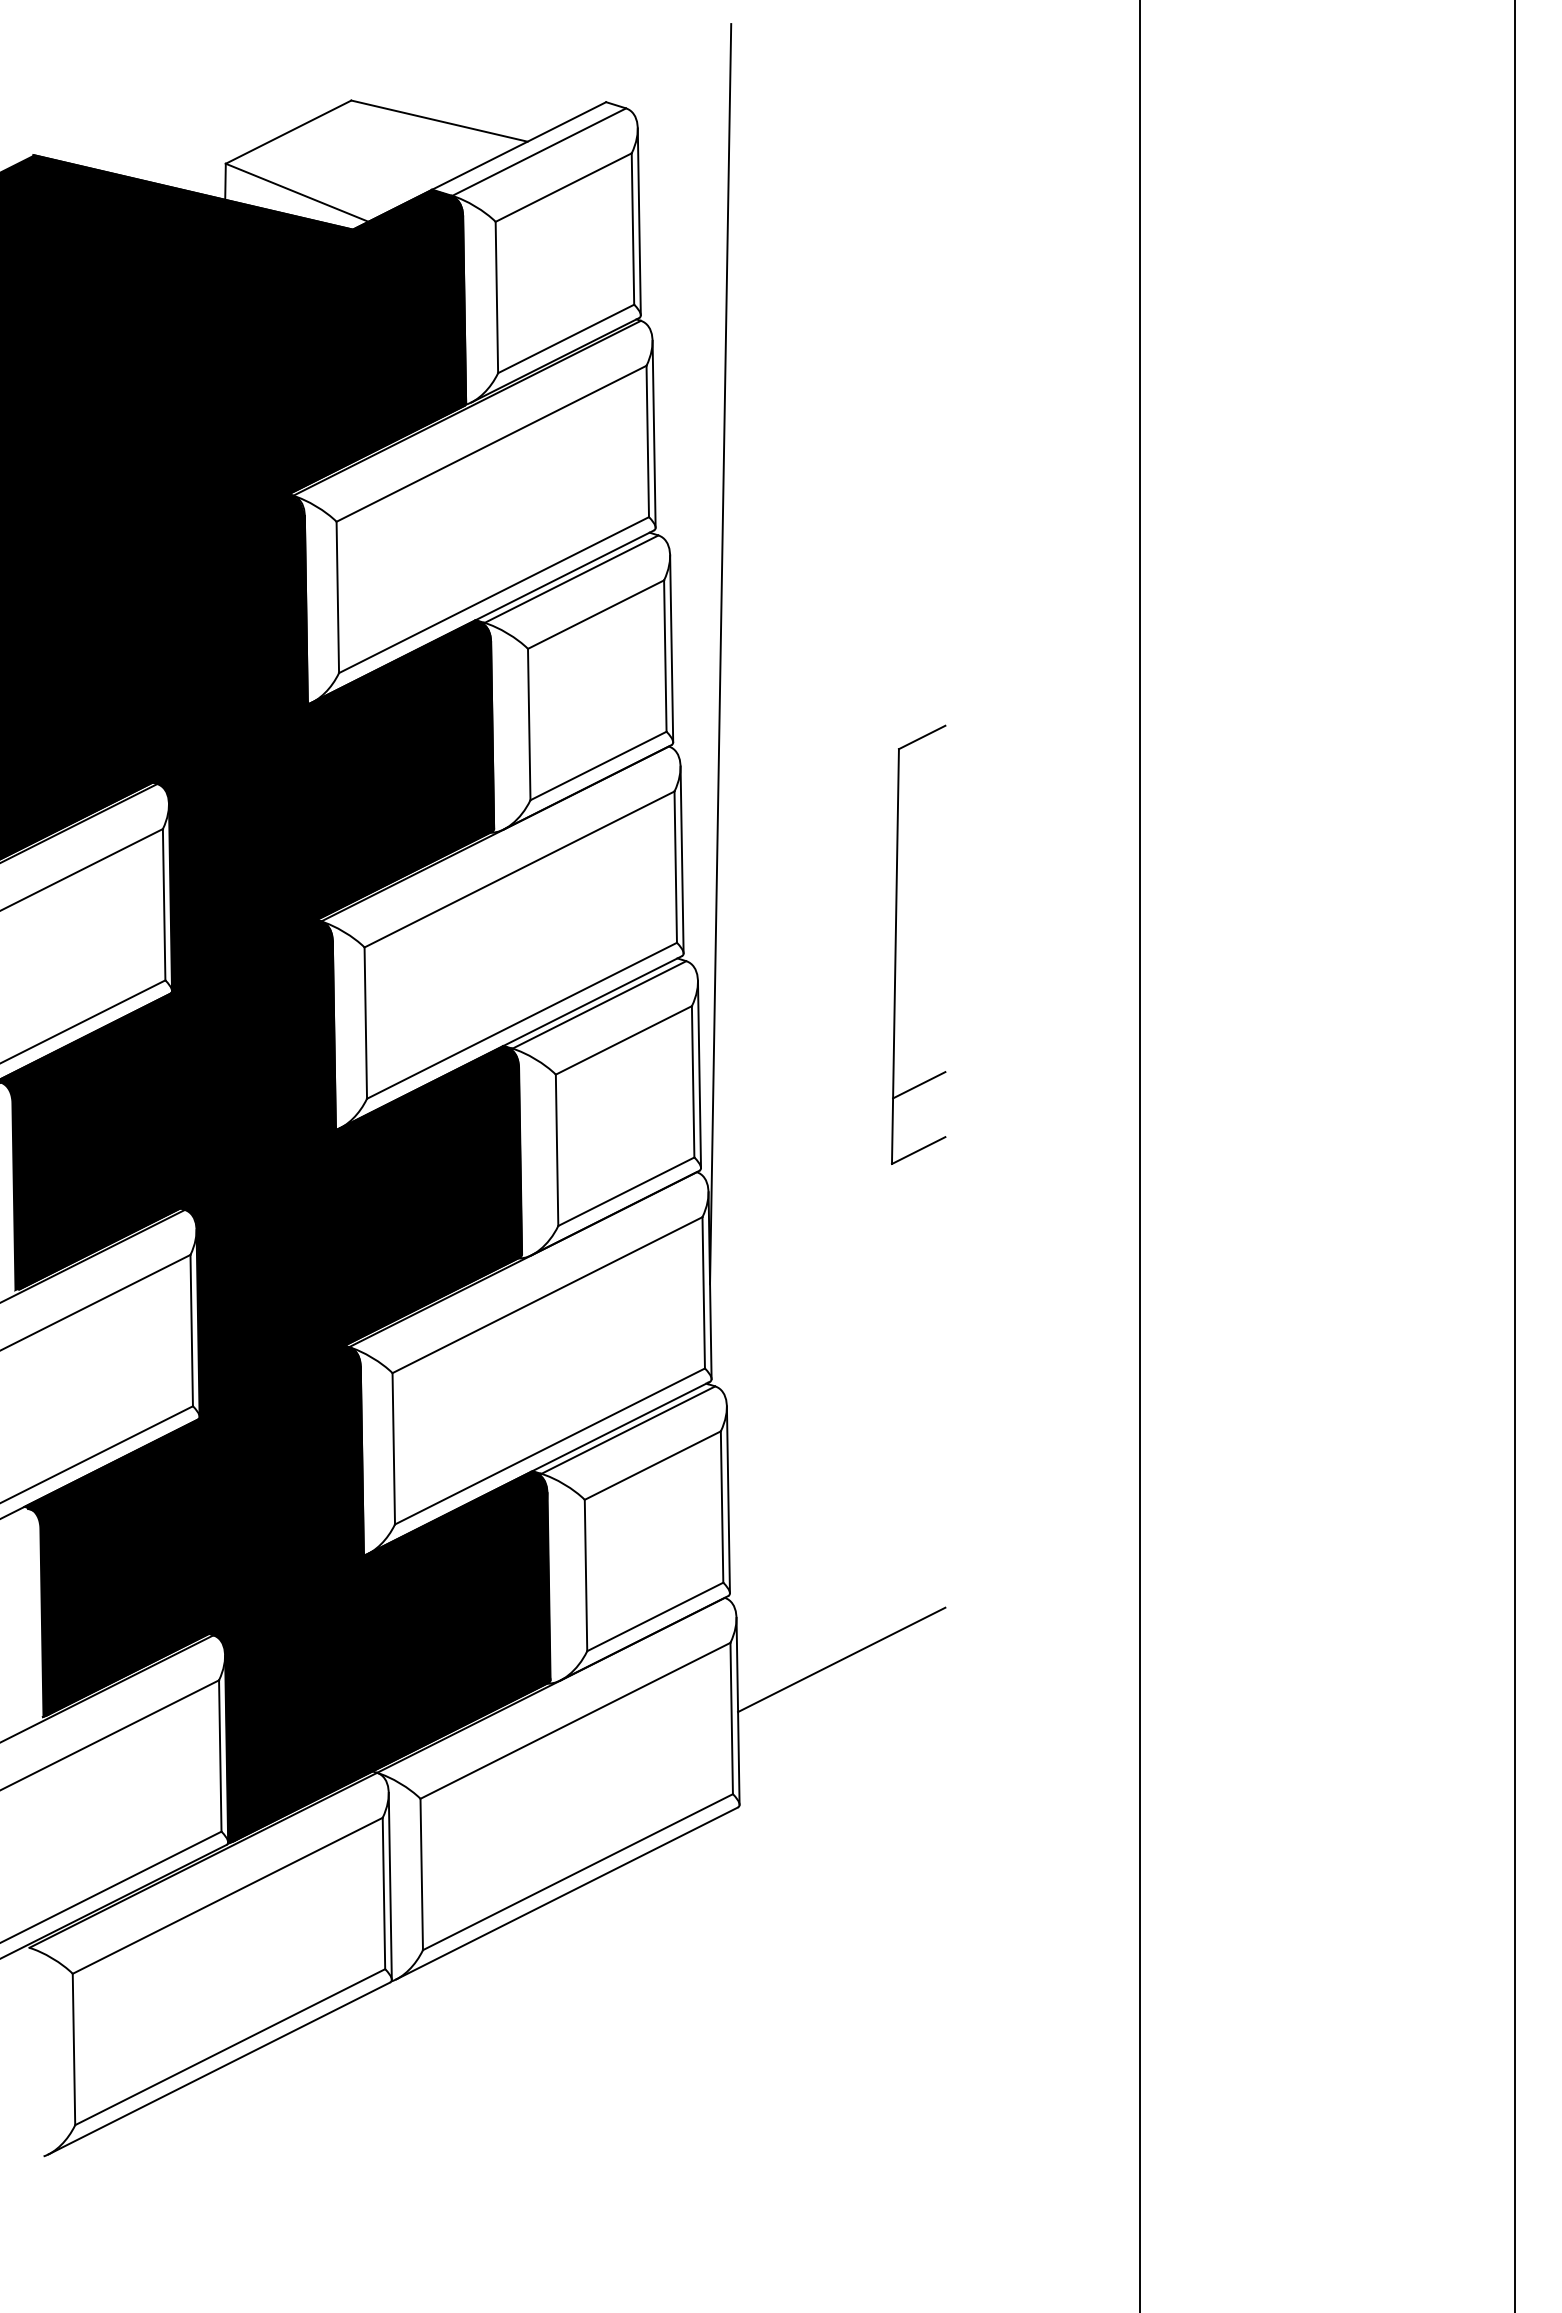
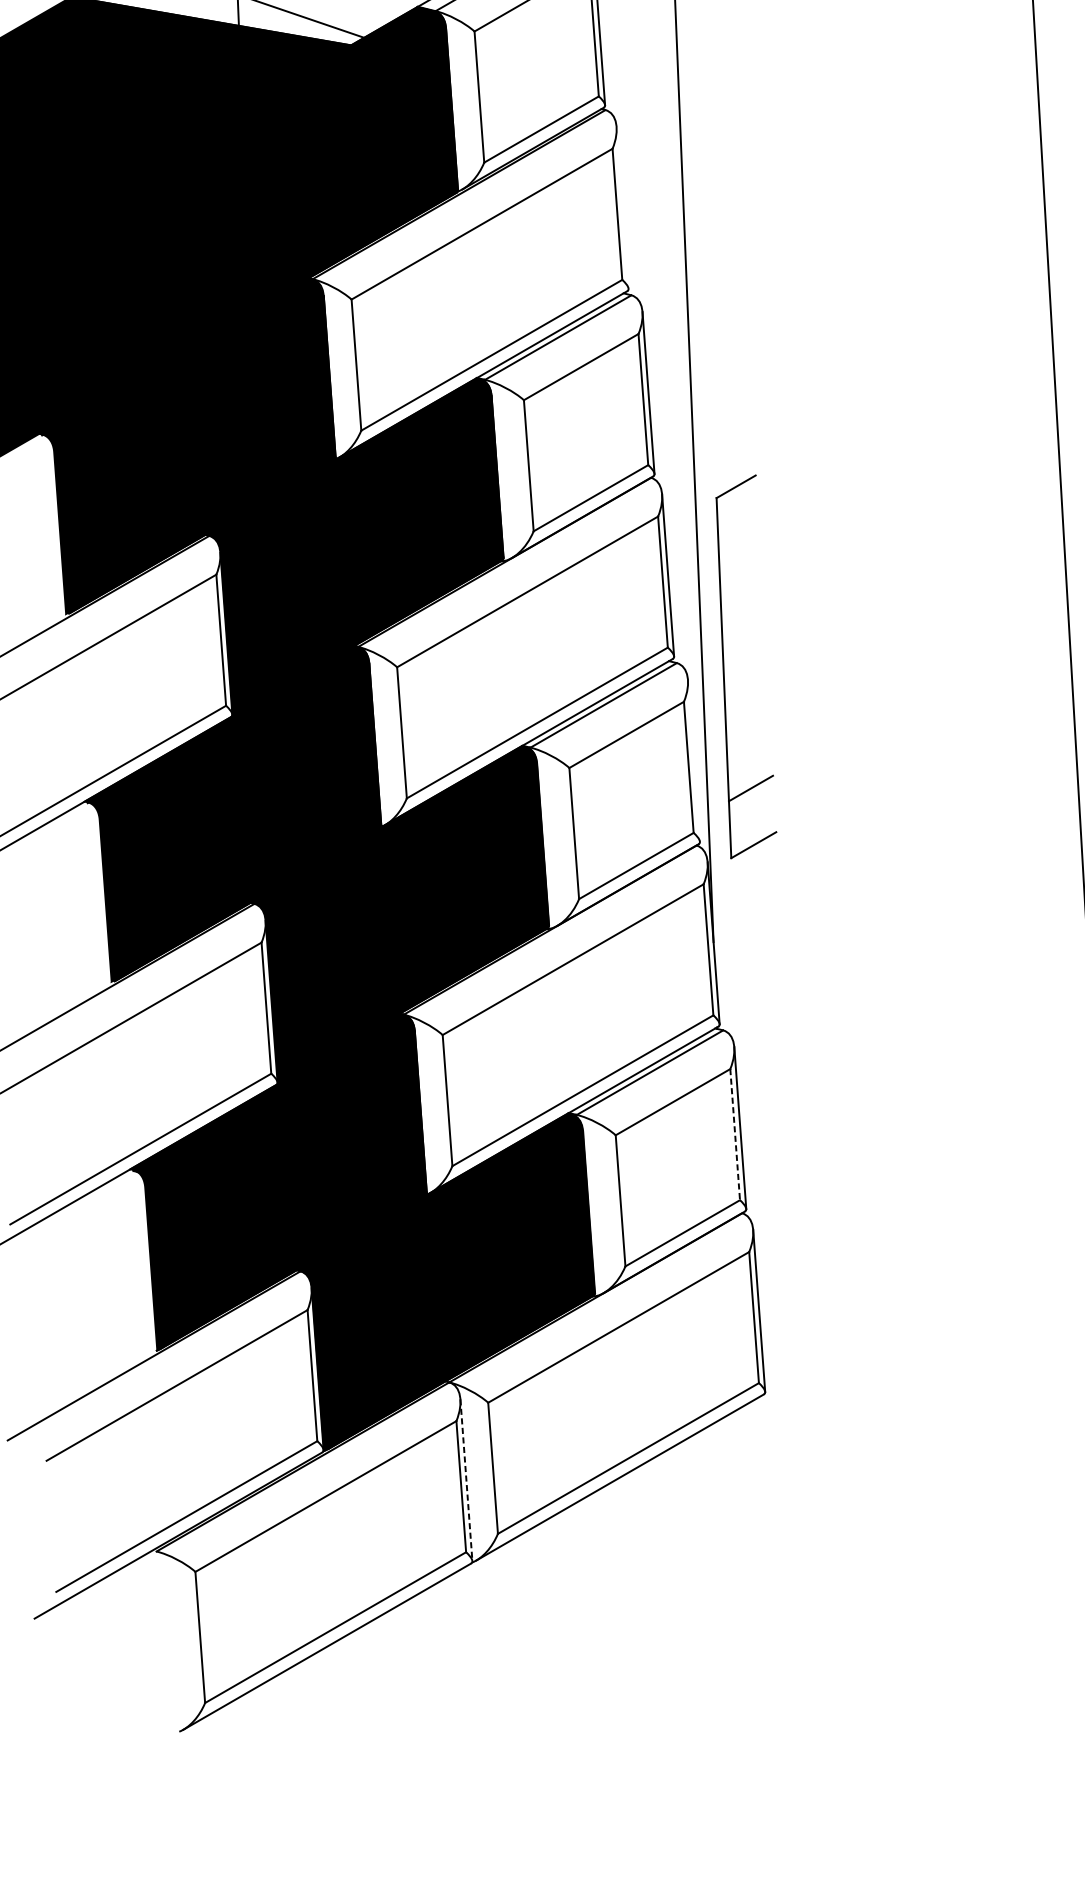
line: (653, 433) -> (622, 207), removed
part: (896, 944) -> (724, 667), moved
line: (699, 1074) -> (693, 760), removed
line: (722, 1507) -> (735, 1135), solid -> dashed
line: (841, 1659) -> (846, 1260), removed
line: (390, 1886) -> (466, 1480), solid -> dashed

